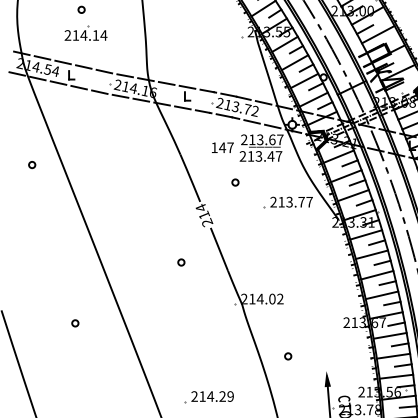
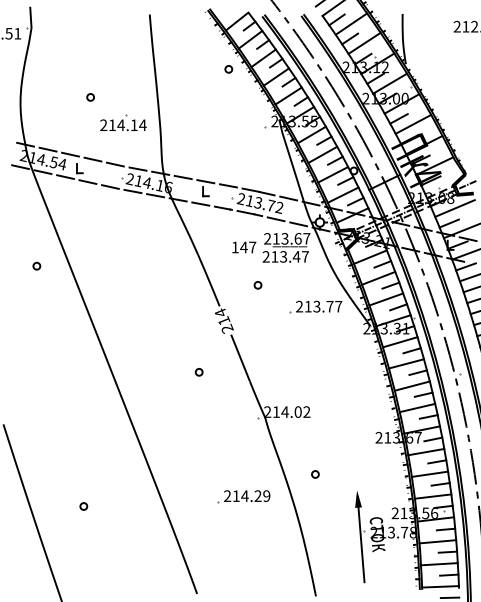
part: (86, 32) -> (123, 122), moved
part: (75, 323) -> (83, 506), moved
part: (209, 396) -> (243, 496), moved

